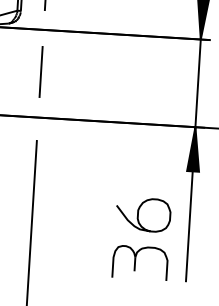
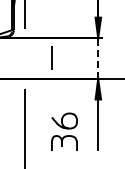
line: (39, 71) -> (51, 57), moved
line: (198, 83) -> (98, 58), solid -> dashed
part: (141, 237) -> (64, 131), moved

